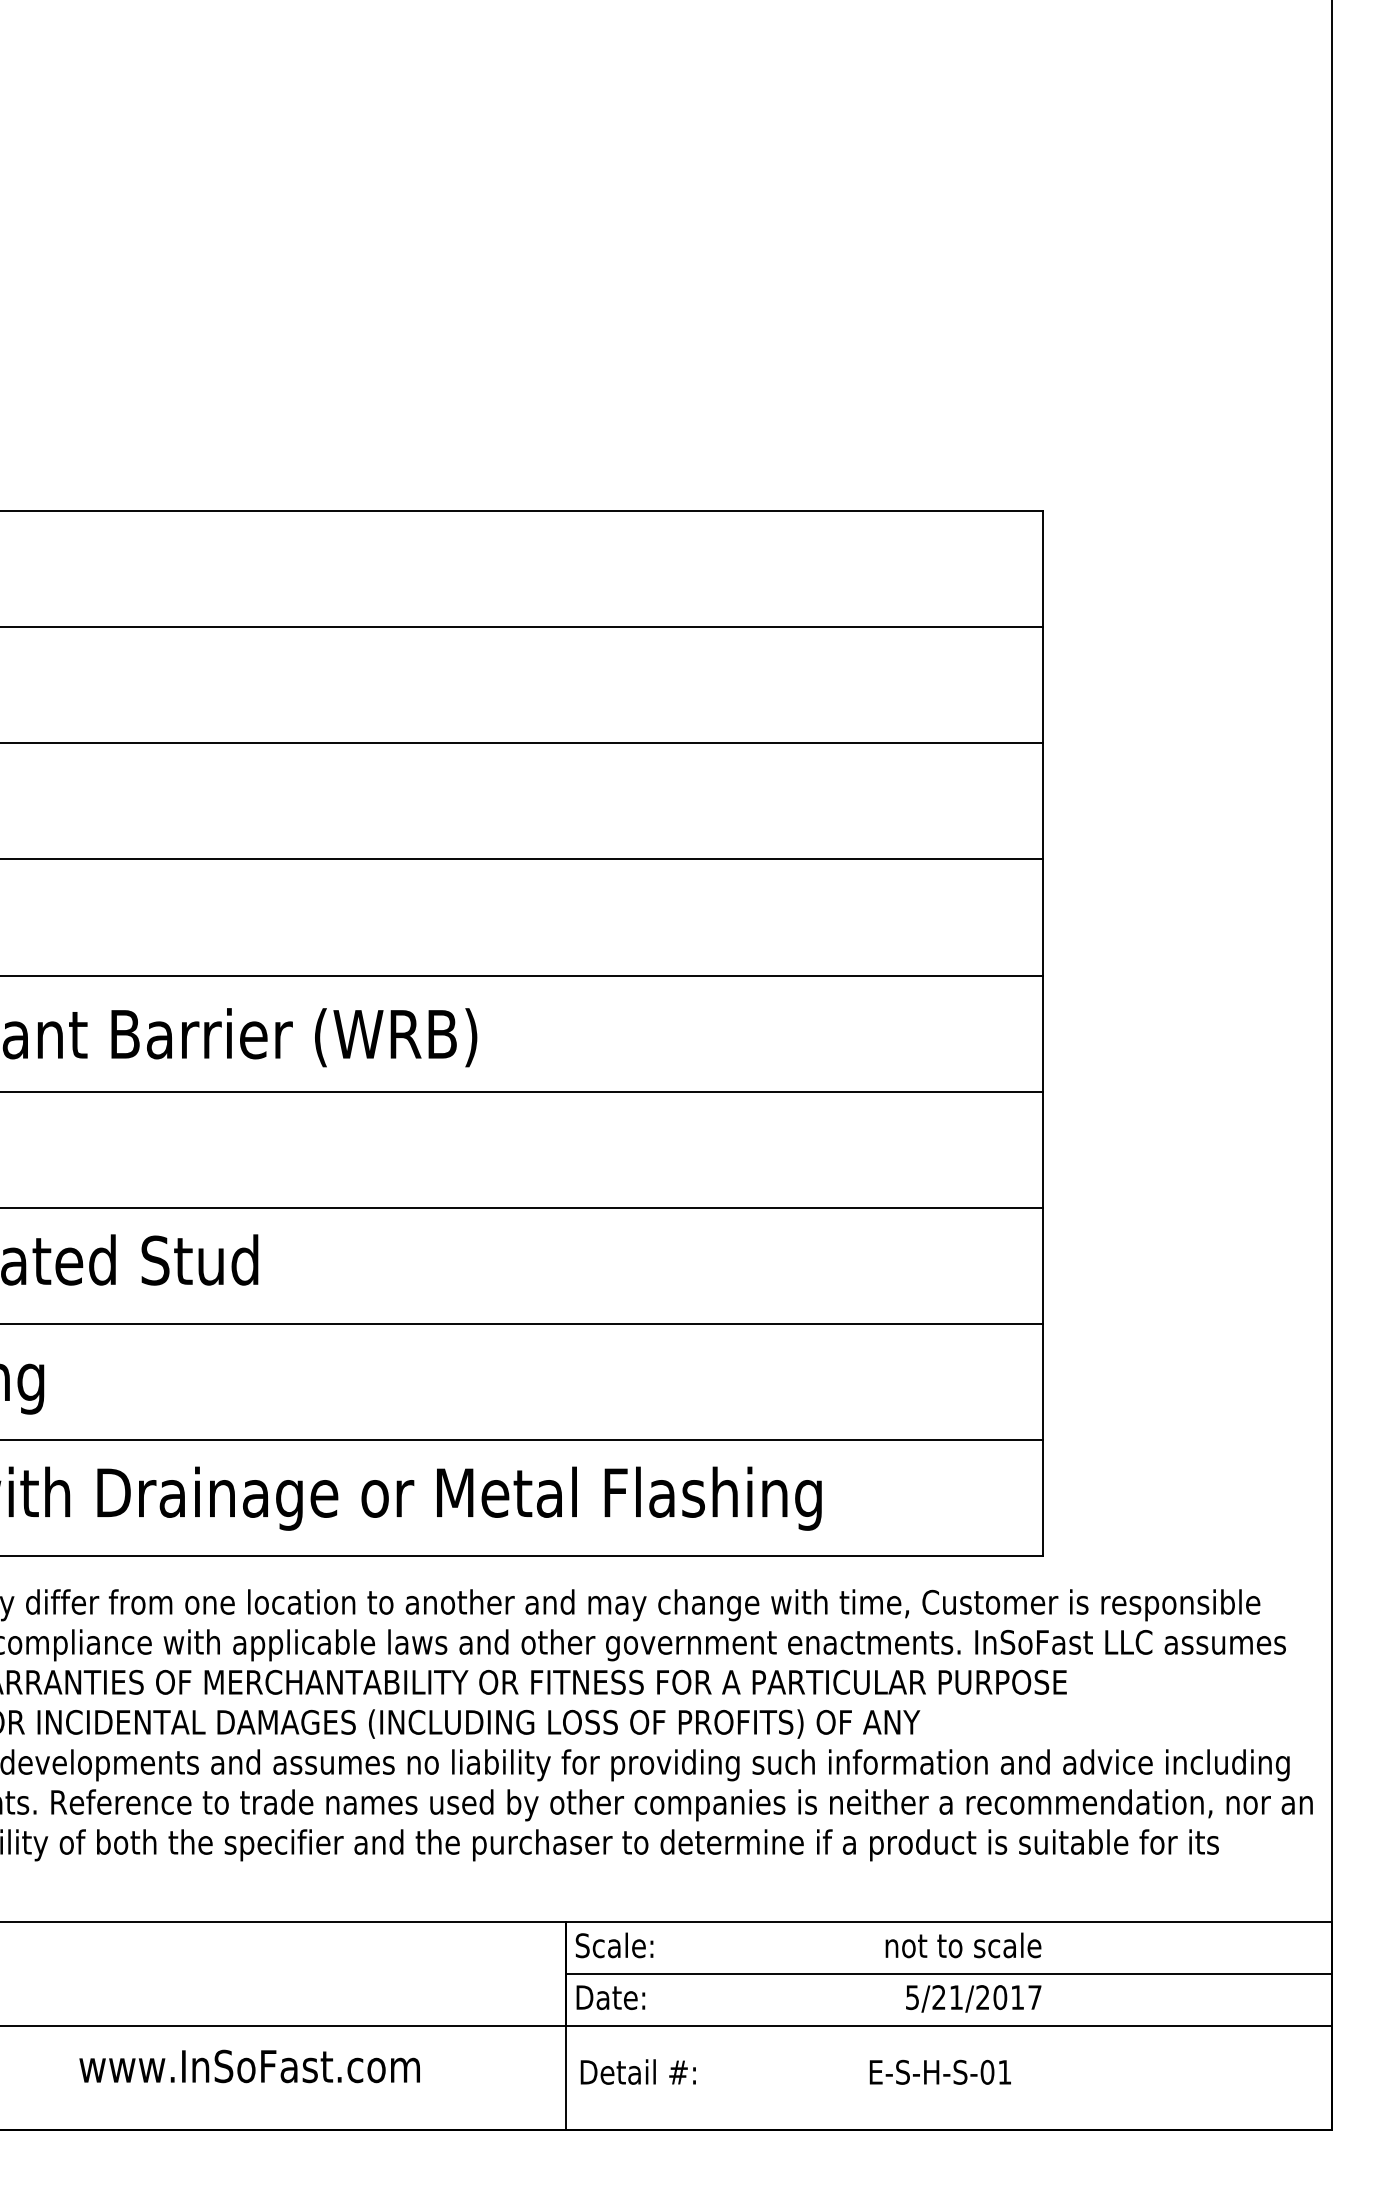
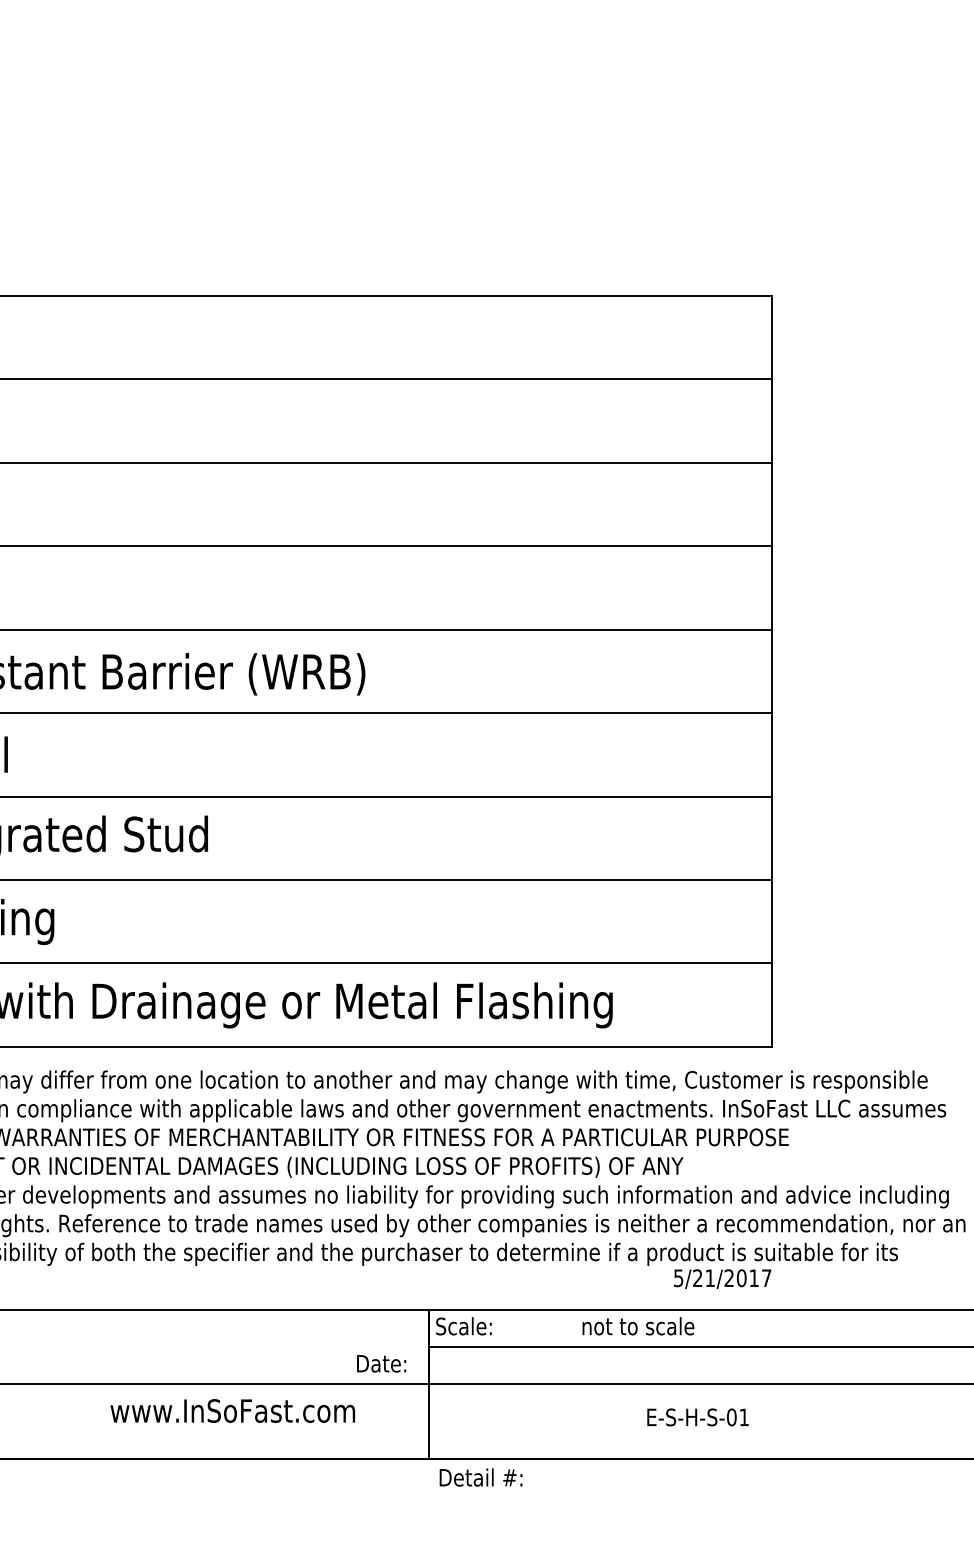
text: (963, 1945) -> (638, 1326), moved
text: (610, 1997) -> (381, 1363), moved
text: (973, 1998) -> (722, 1278), moved
text: (249, 2066) -> (232, 1411), moved
text: (637, 2071) -> (480, 1477), moved

